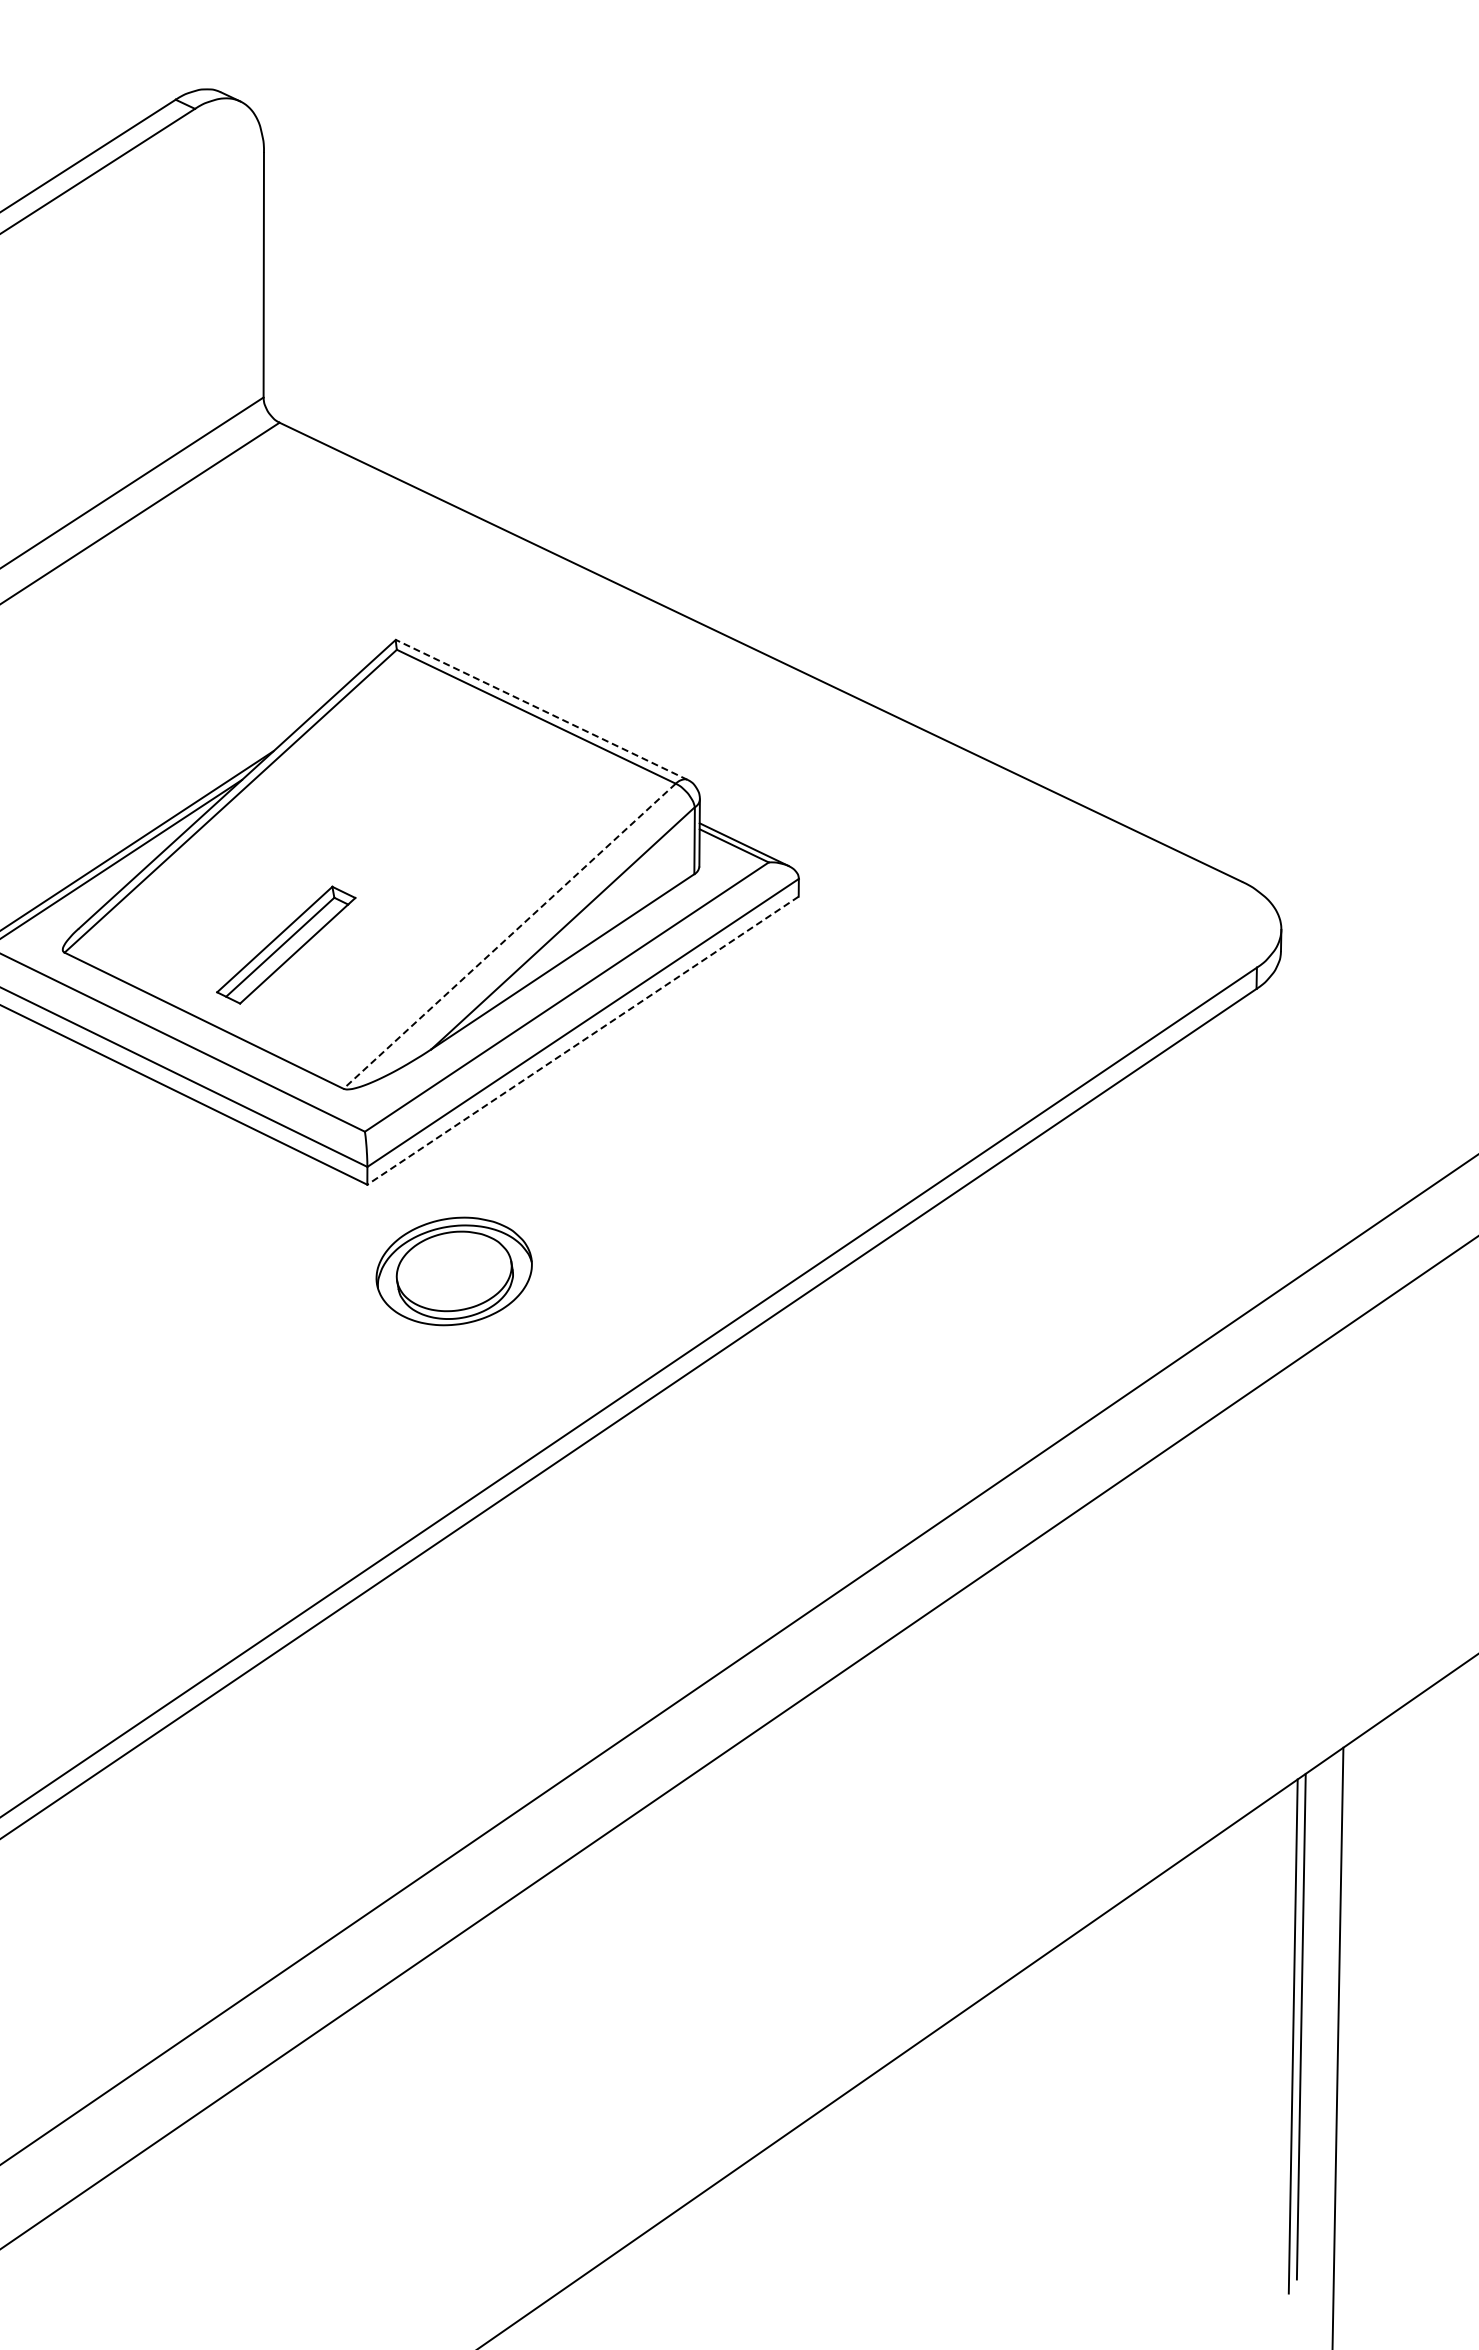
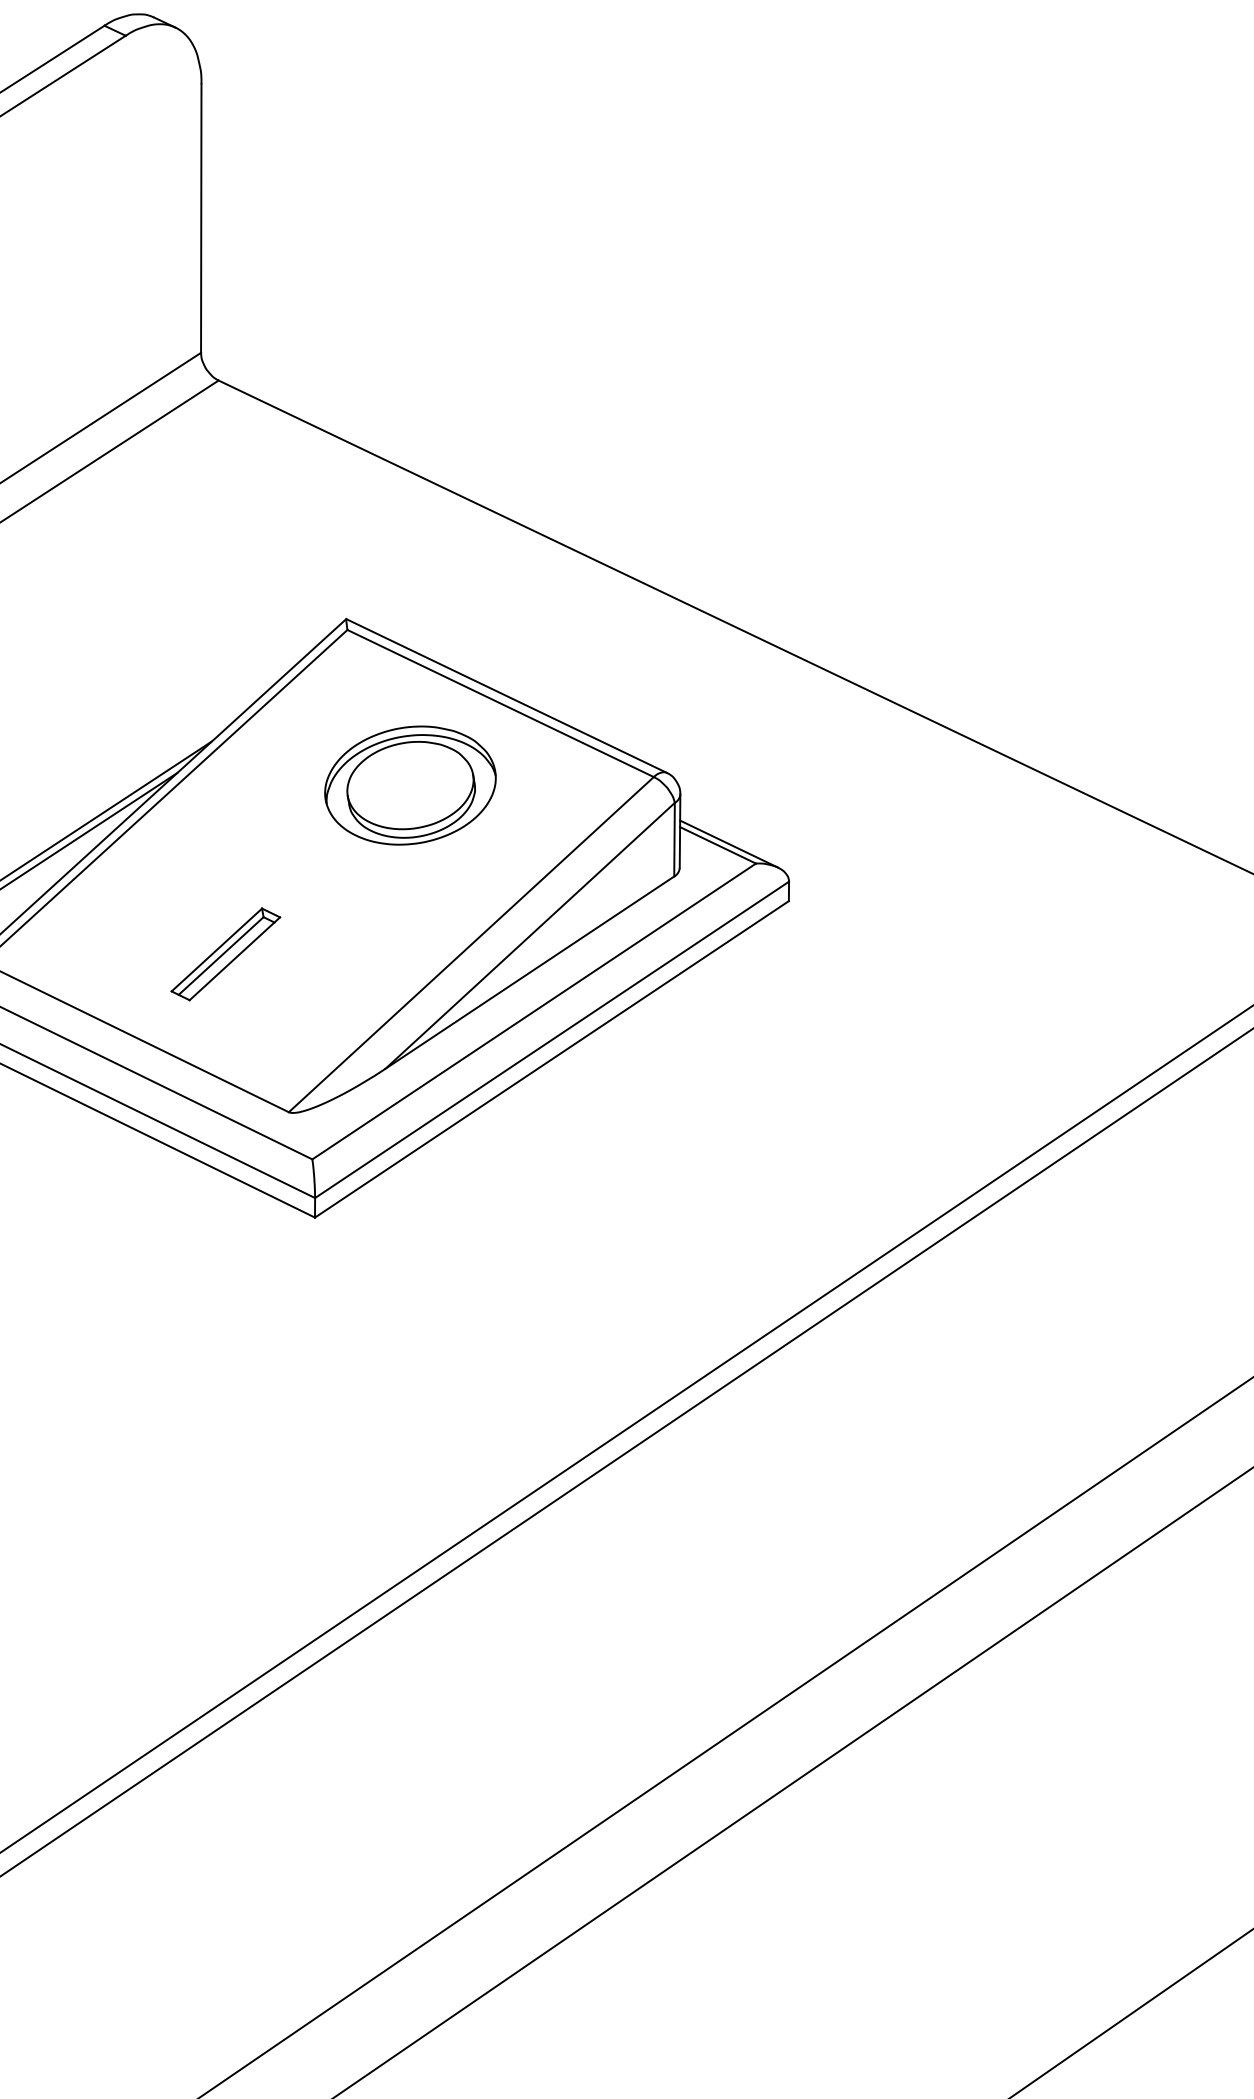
line: (541, 709) -> (506, 695), dashed -> solid
line: (509, 936) -> (471, 944), dashed -> solid
part: (285, 944) -> (225, 953), size x0.71
line: (582, 1040) -> (551, 1059), dashed -> solid
part: (453, 1271) -> (409, 785), moved

